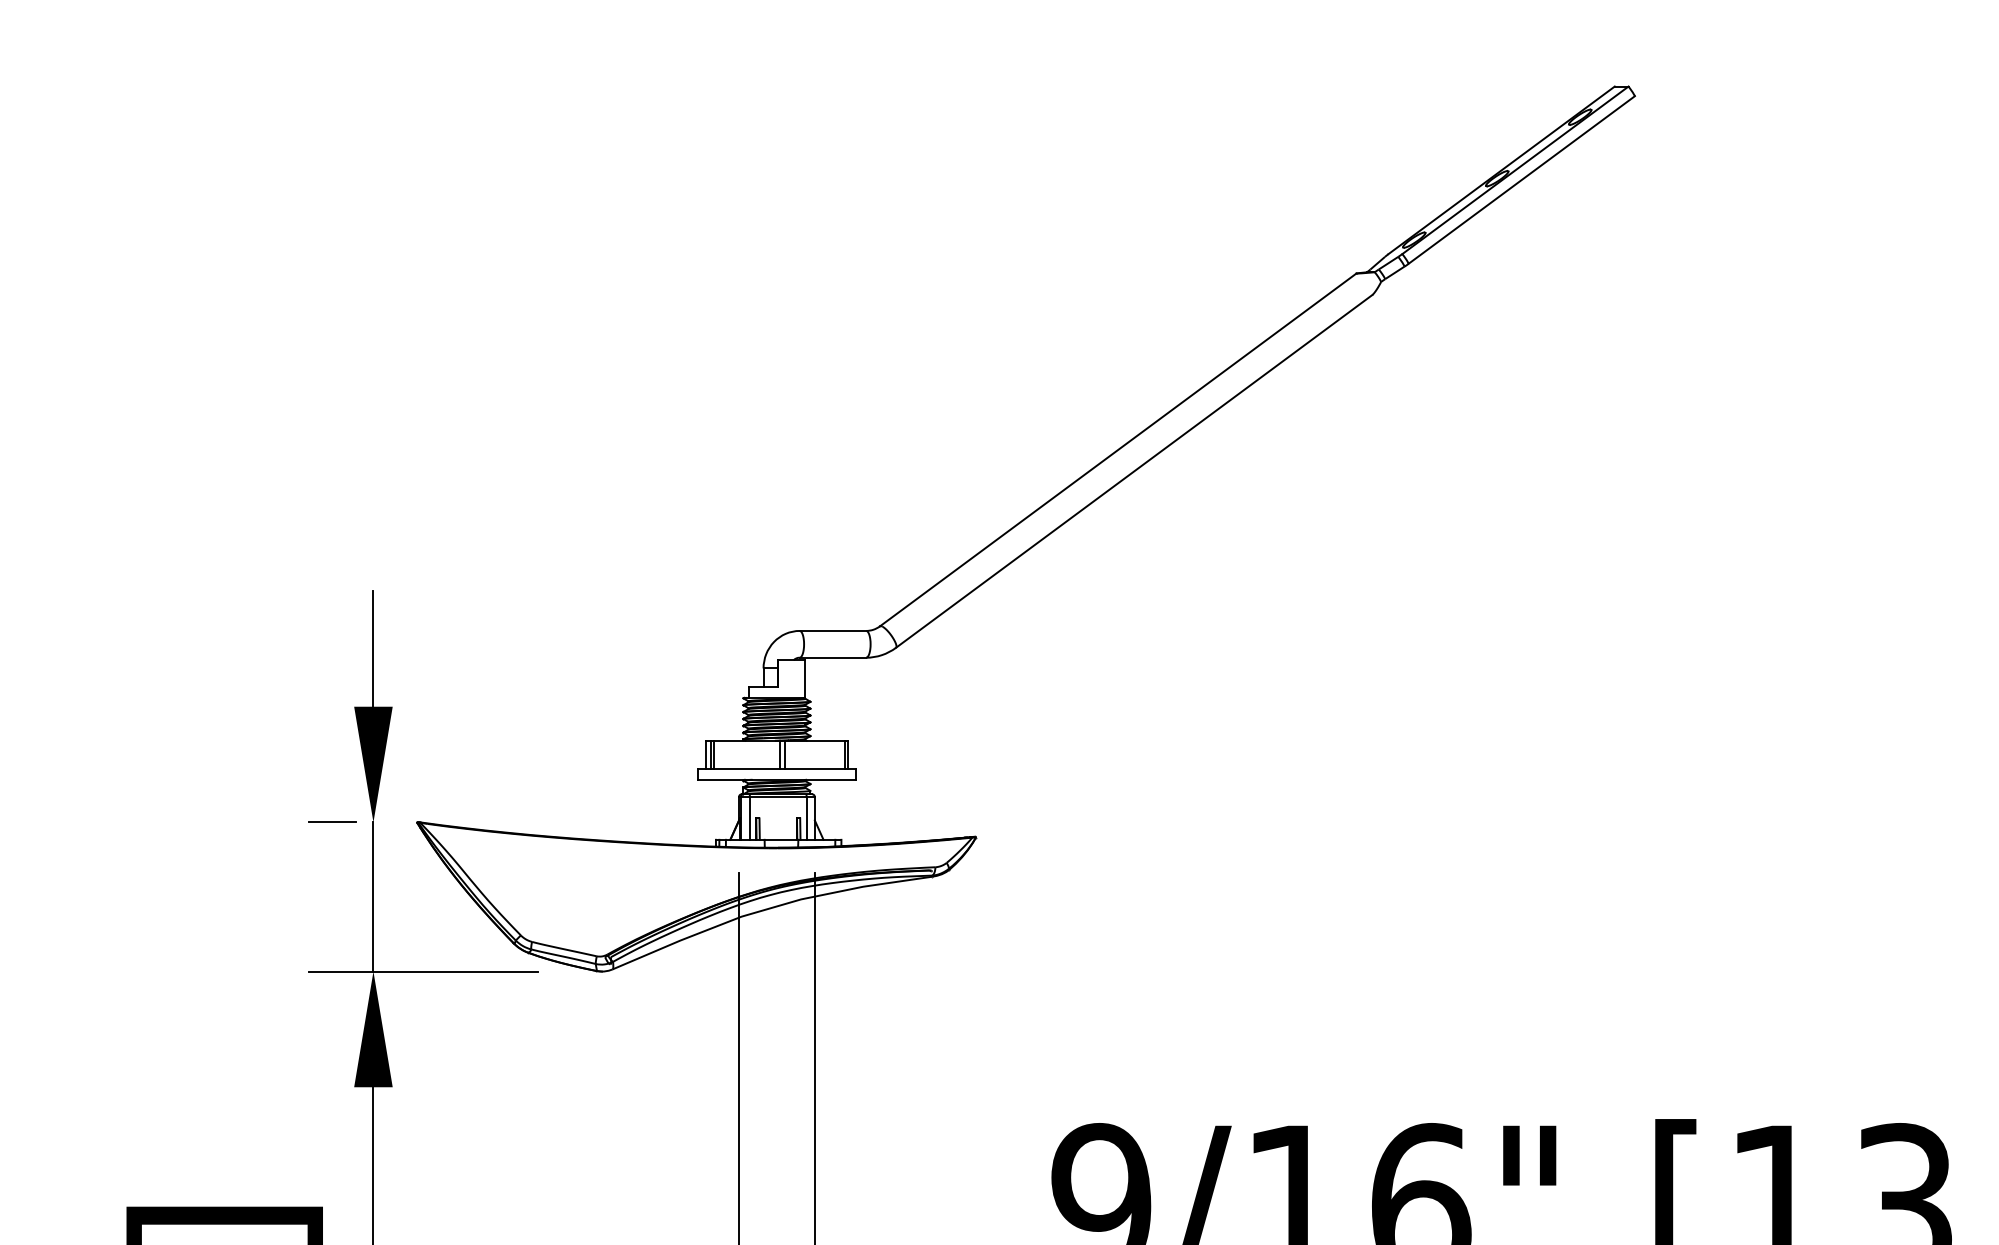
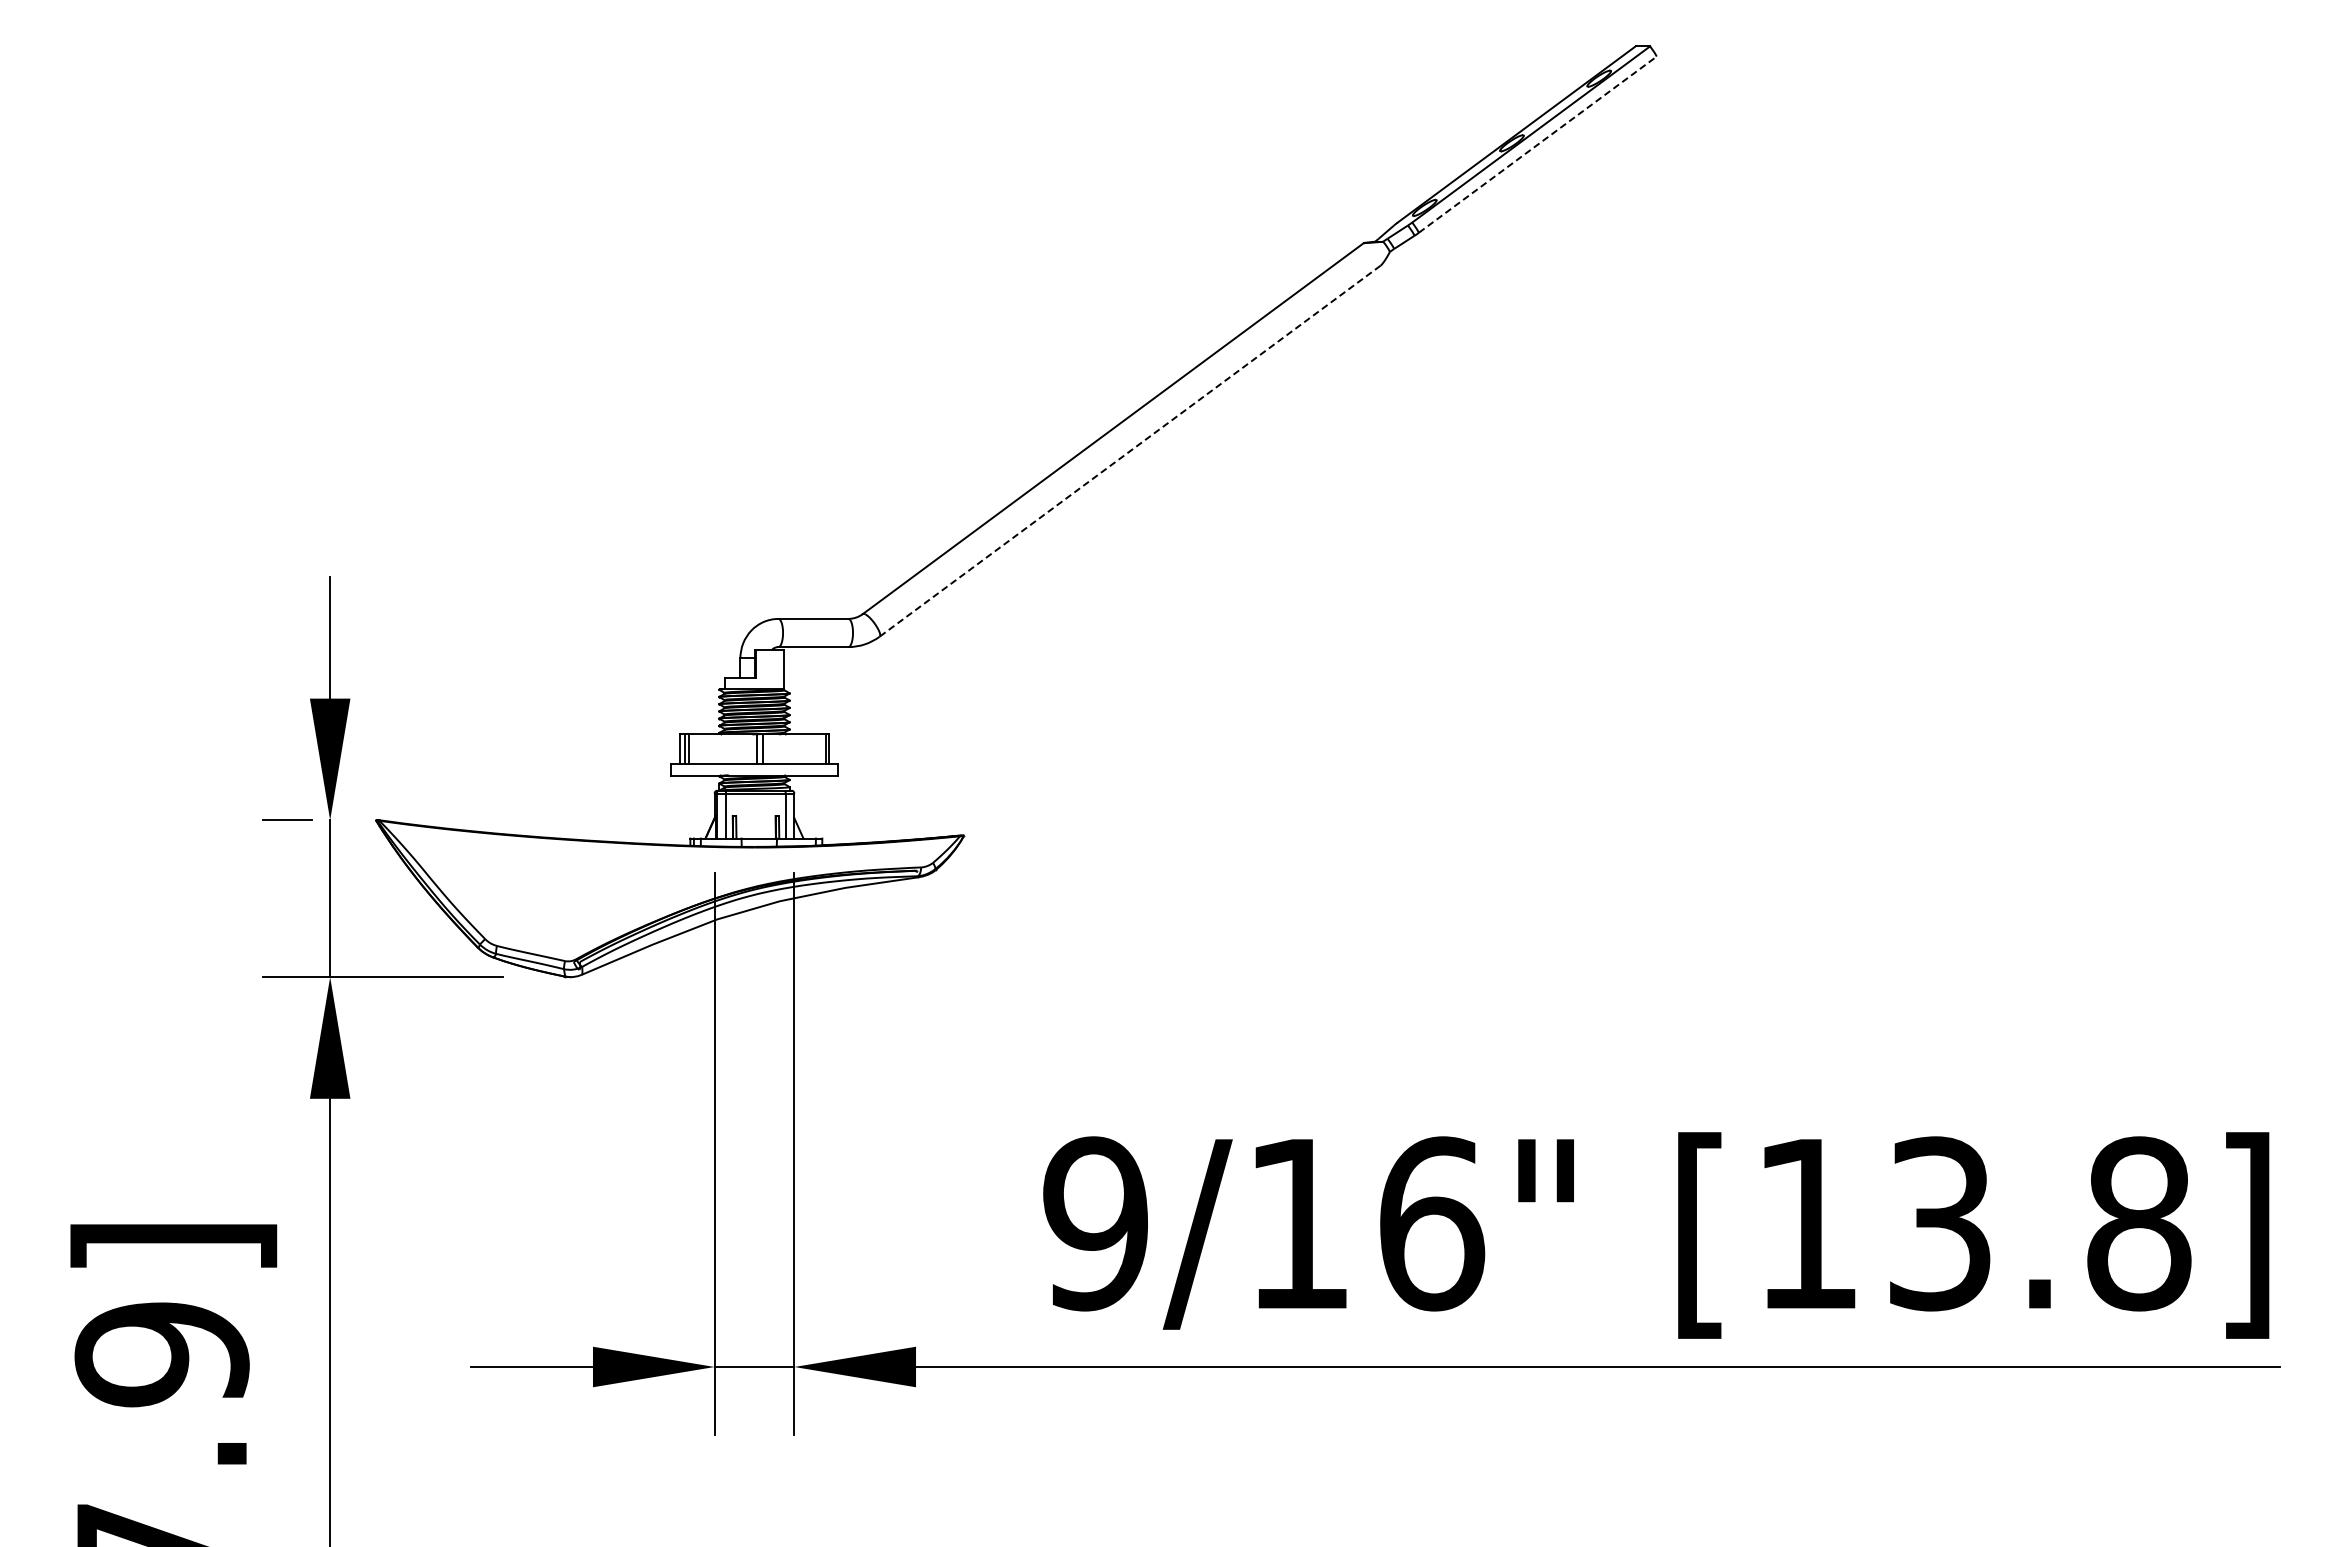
line: (1521, 179) -> (1537, 144), solid -> dashed
line: (1134, 471) -> (1130, 451), solid -> dashed

